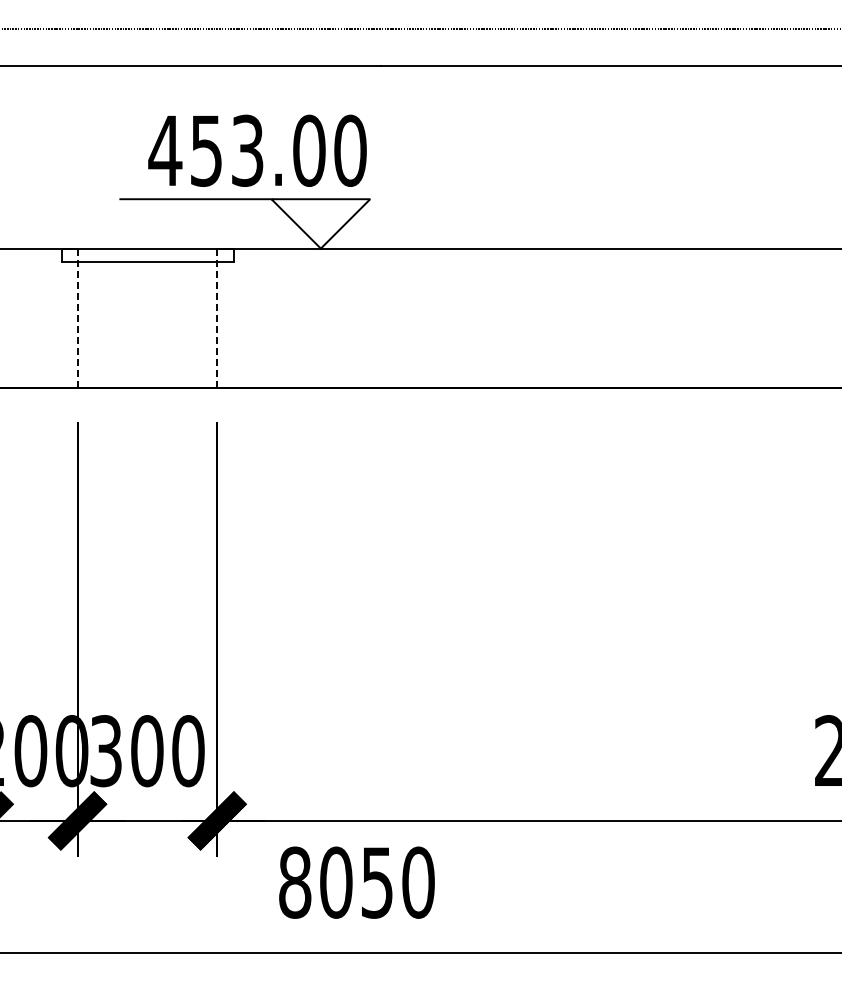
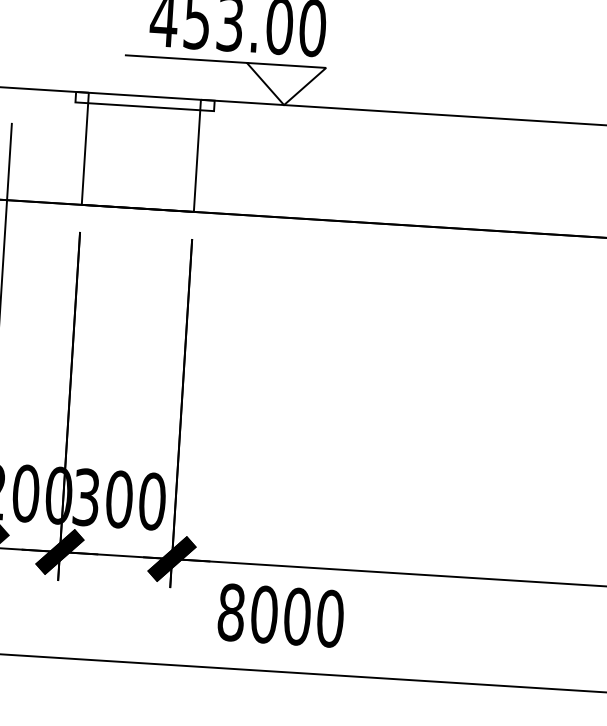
line: (77, 318) -> (85, 148), dashed -> solid
line: (217, 318) -> (197, 155), dashed -> solid
text: (377, 882) -> (297, 616), 8050 -> 8000

